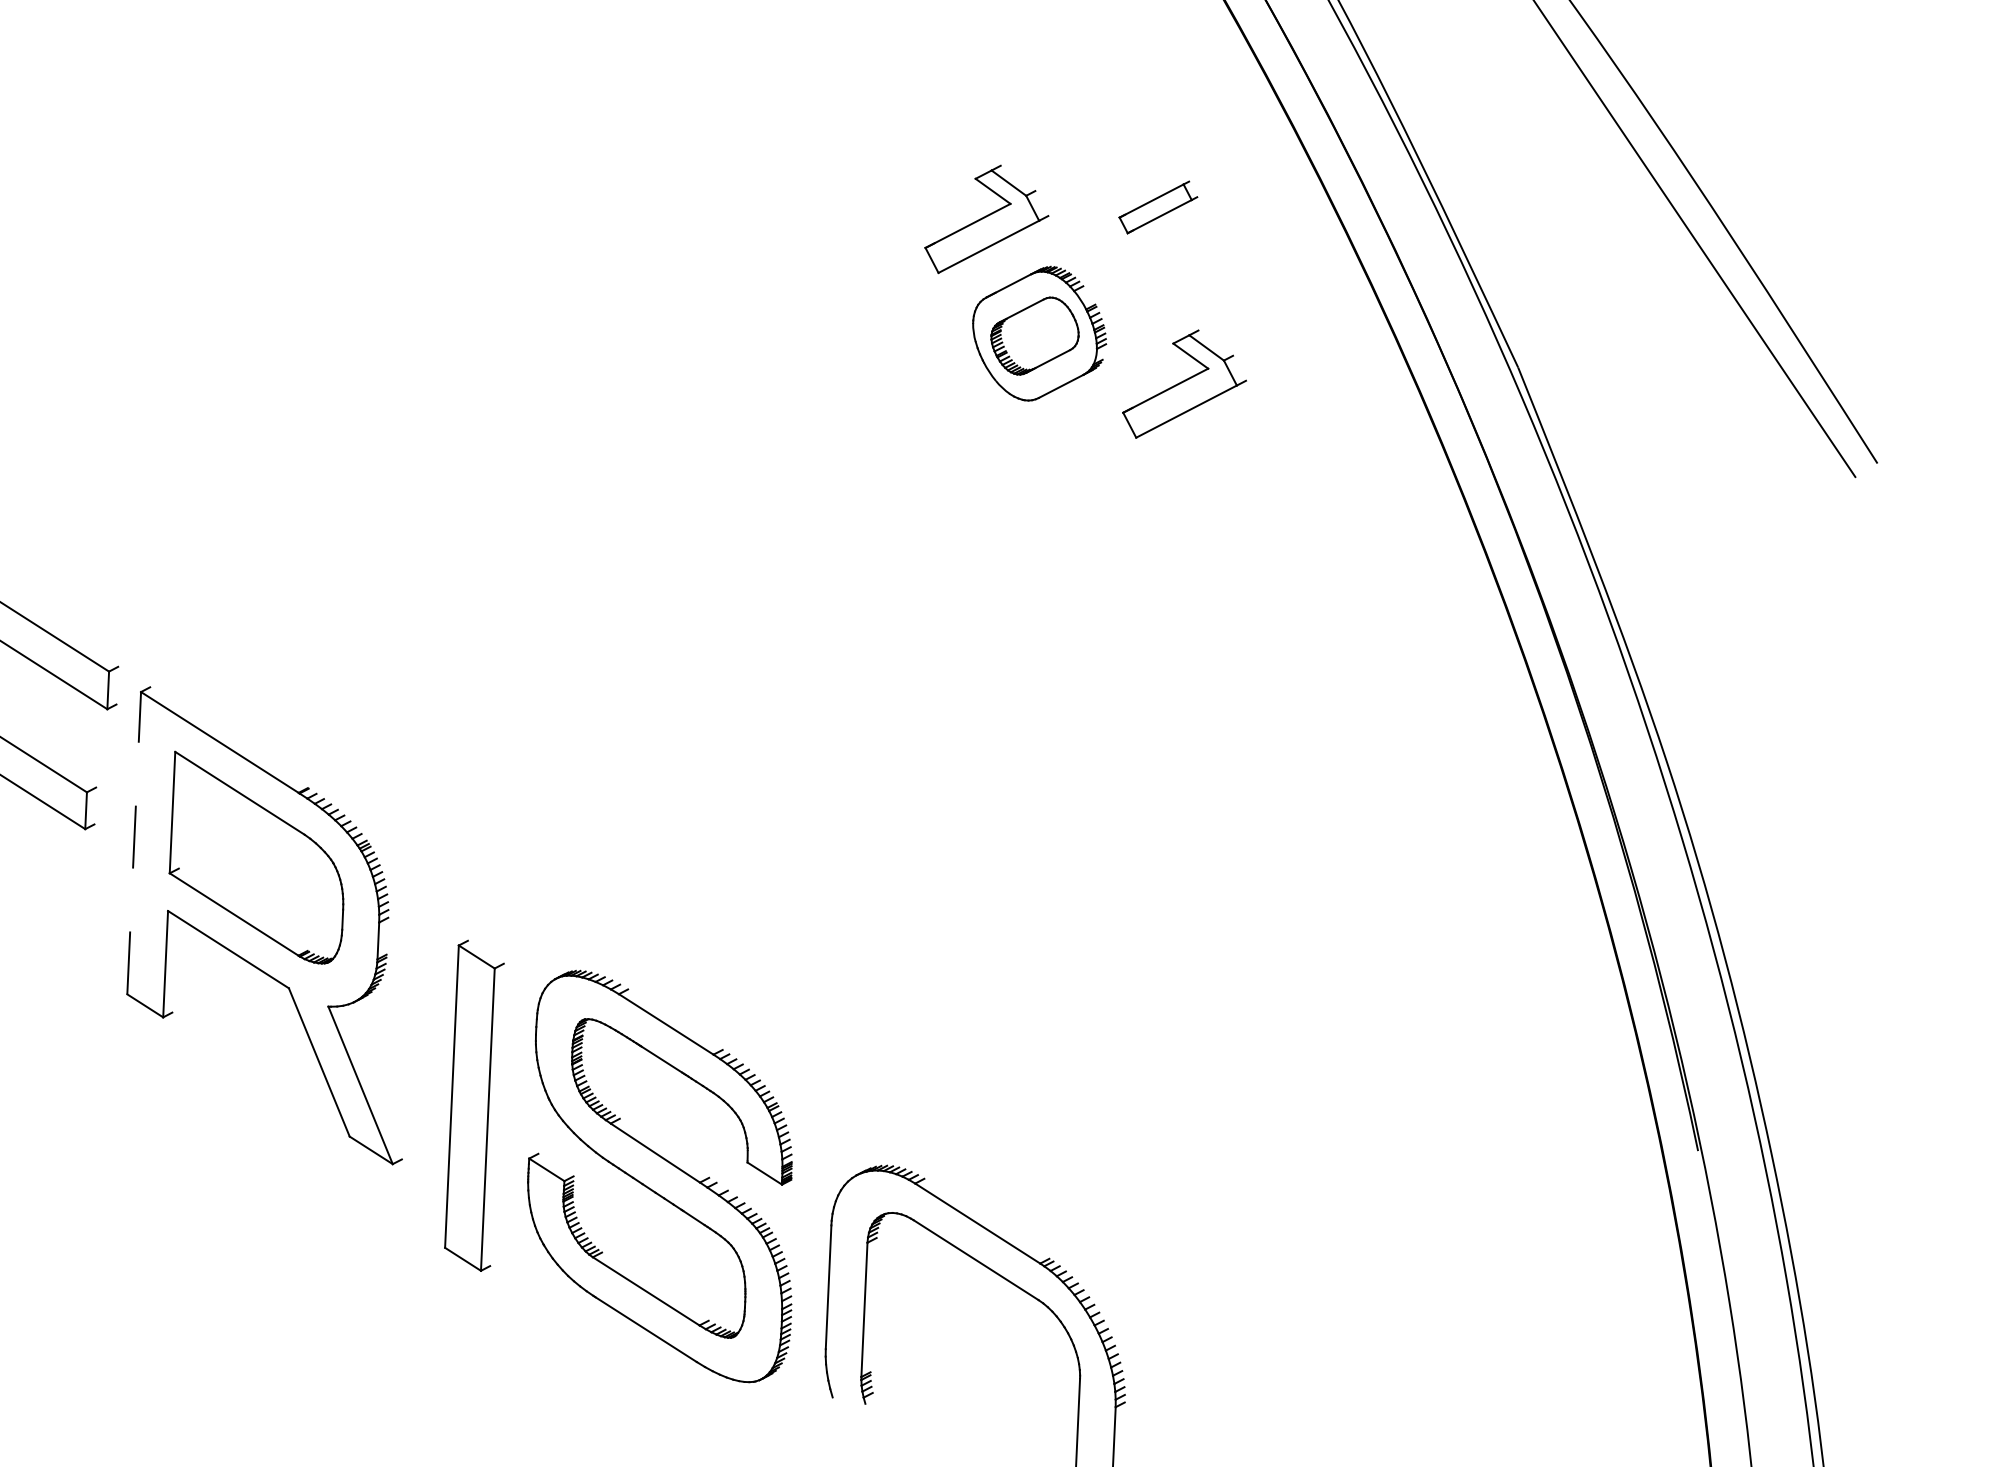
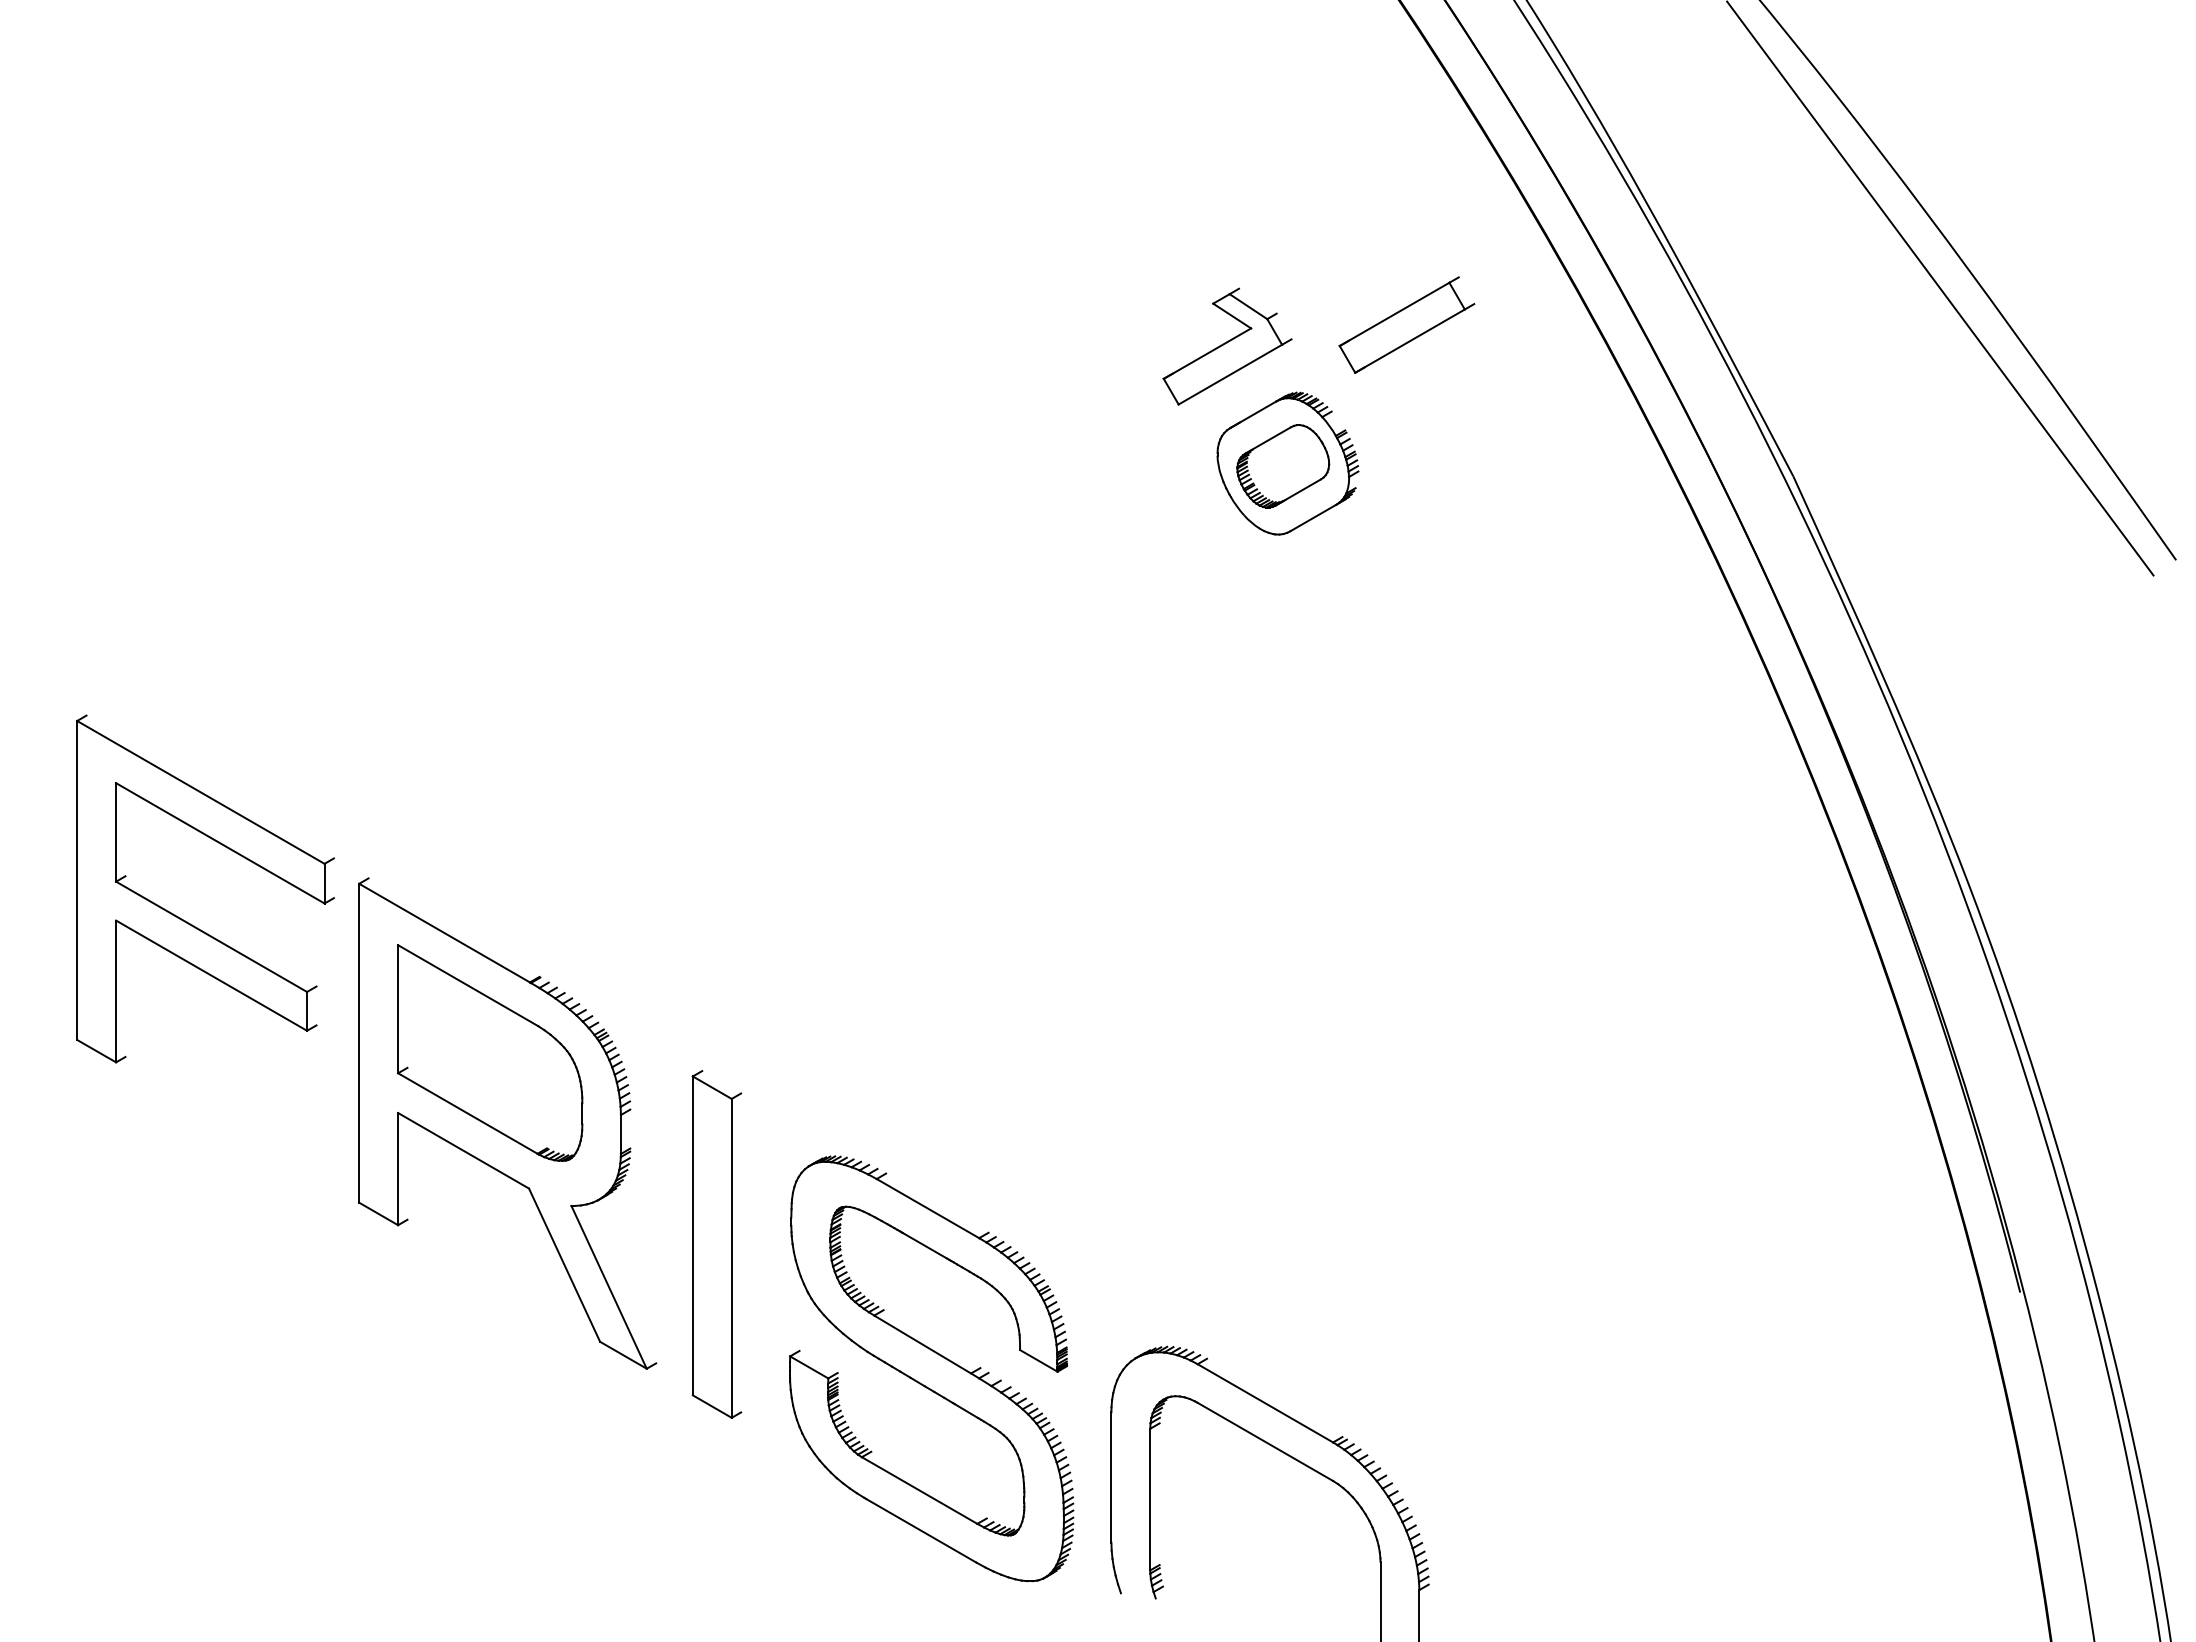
part: (1157, 206) -> (1406, 324), size x1.67
part: (1185, 384) -> (1443, 510), removed
line: (134, 842) -> (359, 1042), dashed -> solid
part: (474, 1105) -> (716, 1244), moved

